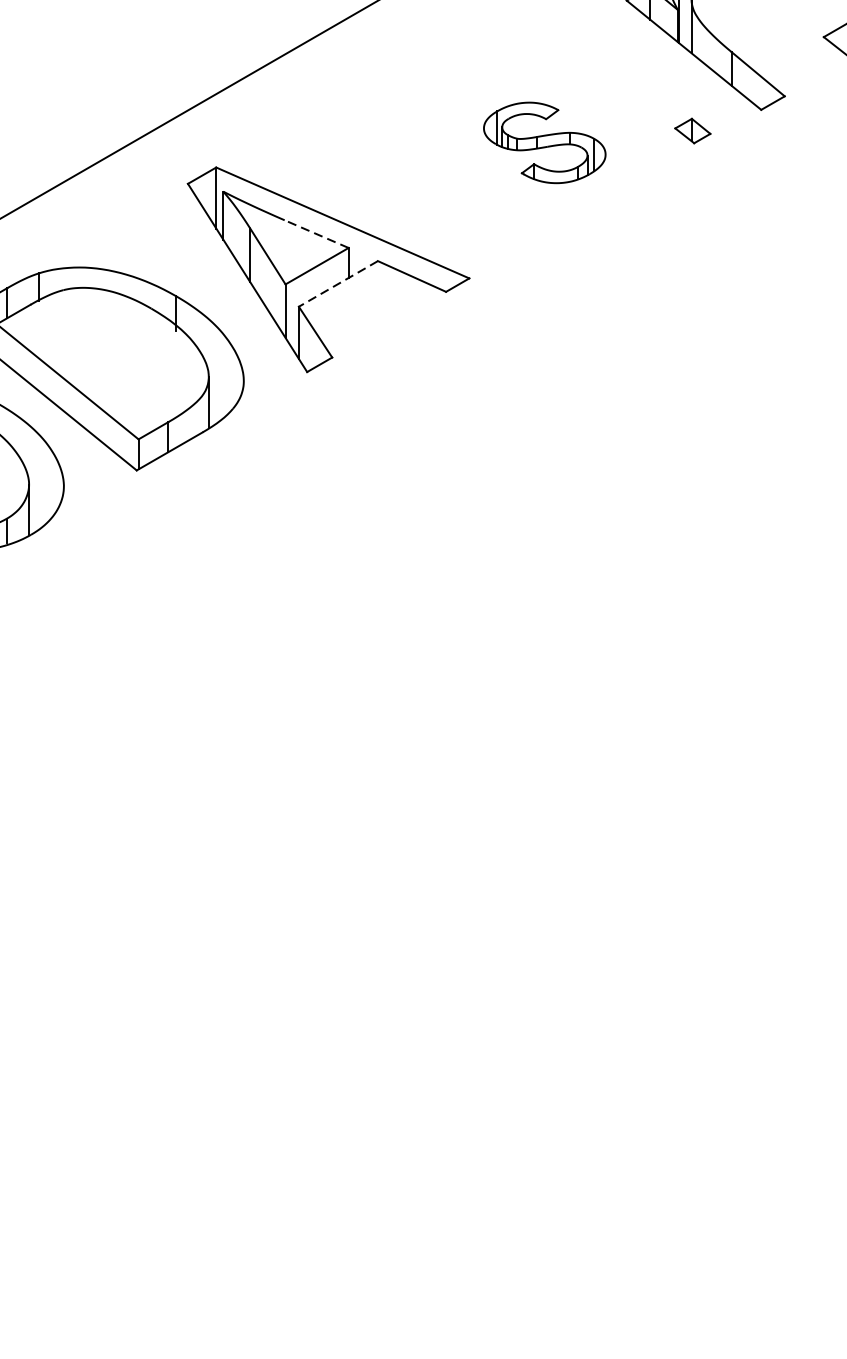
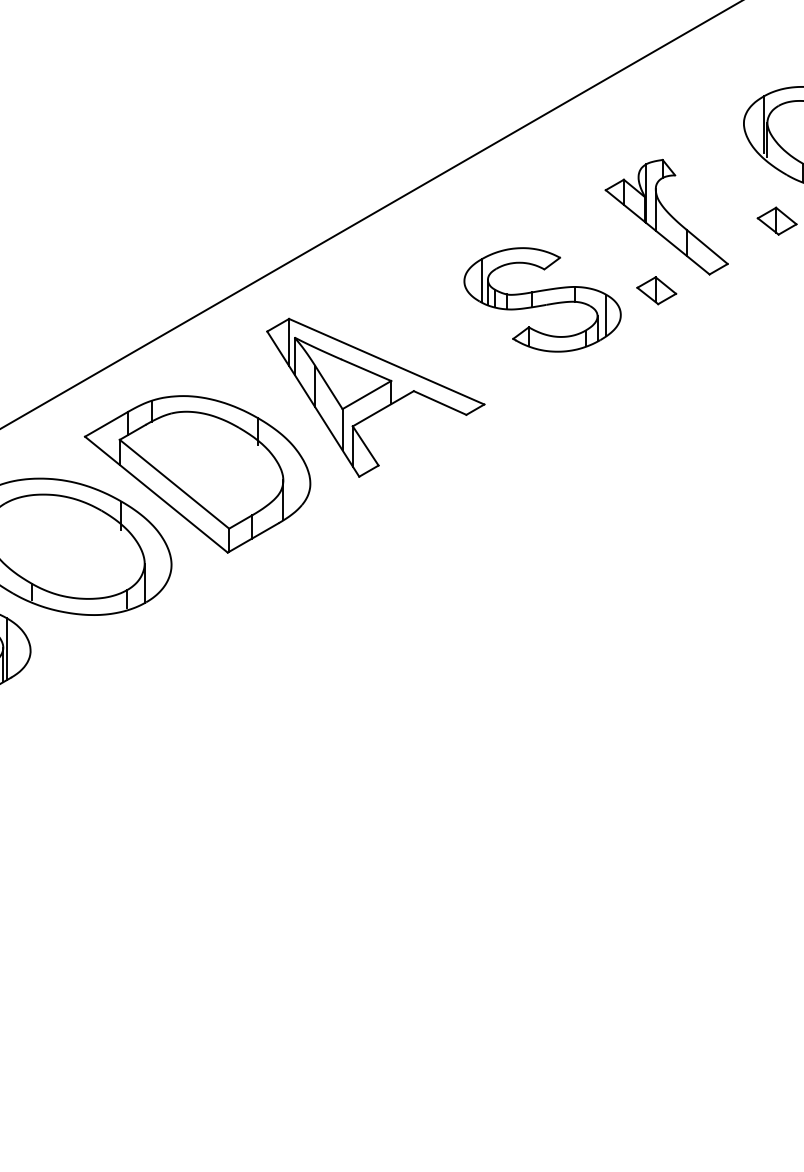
part: (692, 130) -> (656, 290), size x1.43
part: (544, 142) -> (542, 299), size x1.67
line: (316, 234) -> (366, 370), dashed -> solid
line: (337, 284) -> (382, 409), dashed -> solid

